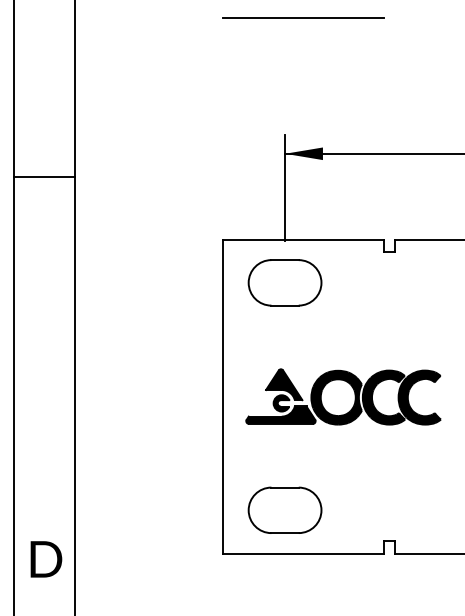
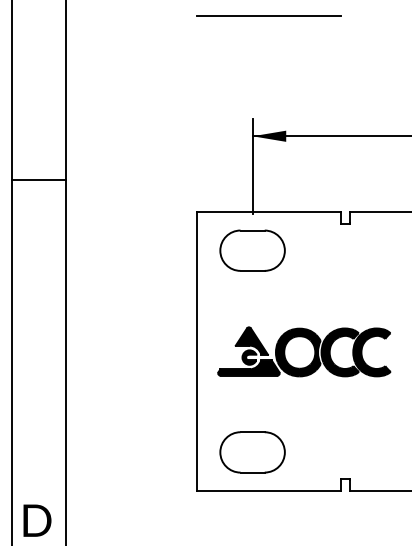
line: (43, 177) -> (38, 180), moved
text: (46, 559) -> (37, 520), moved

